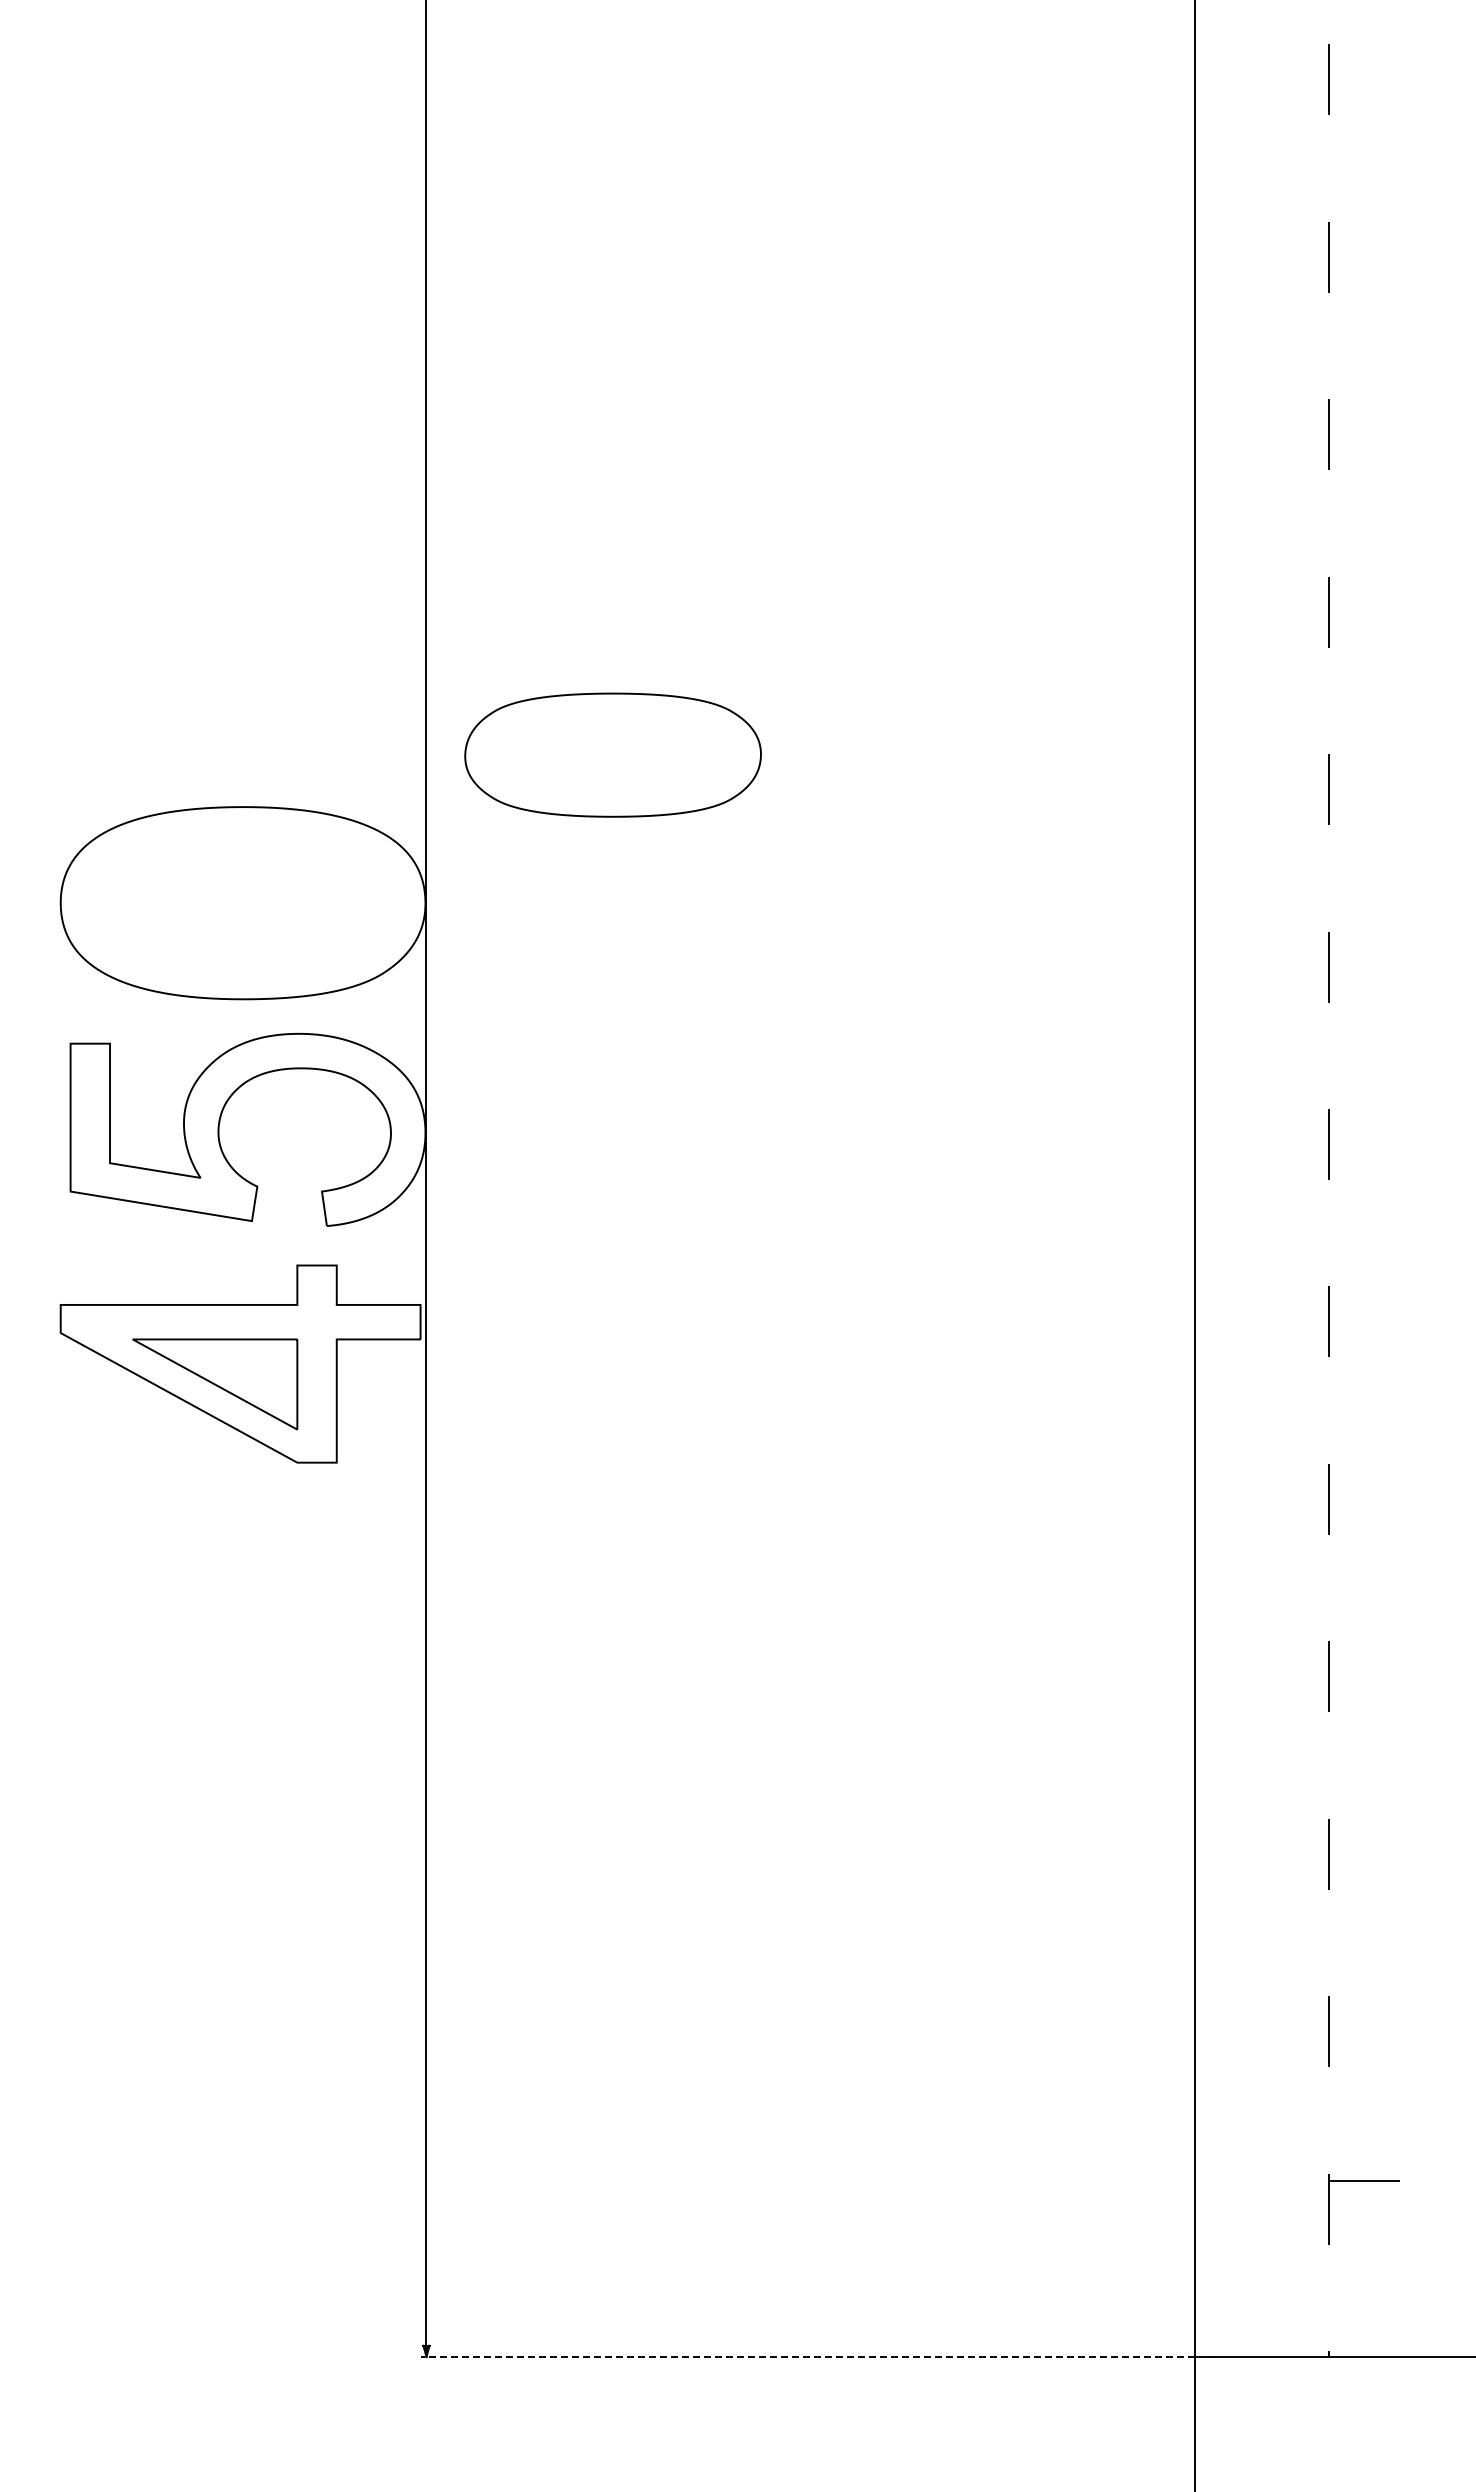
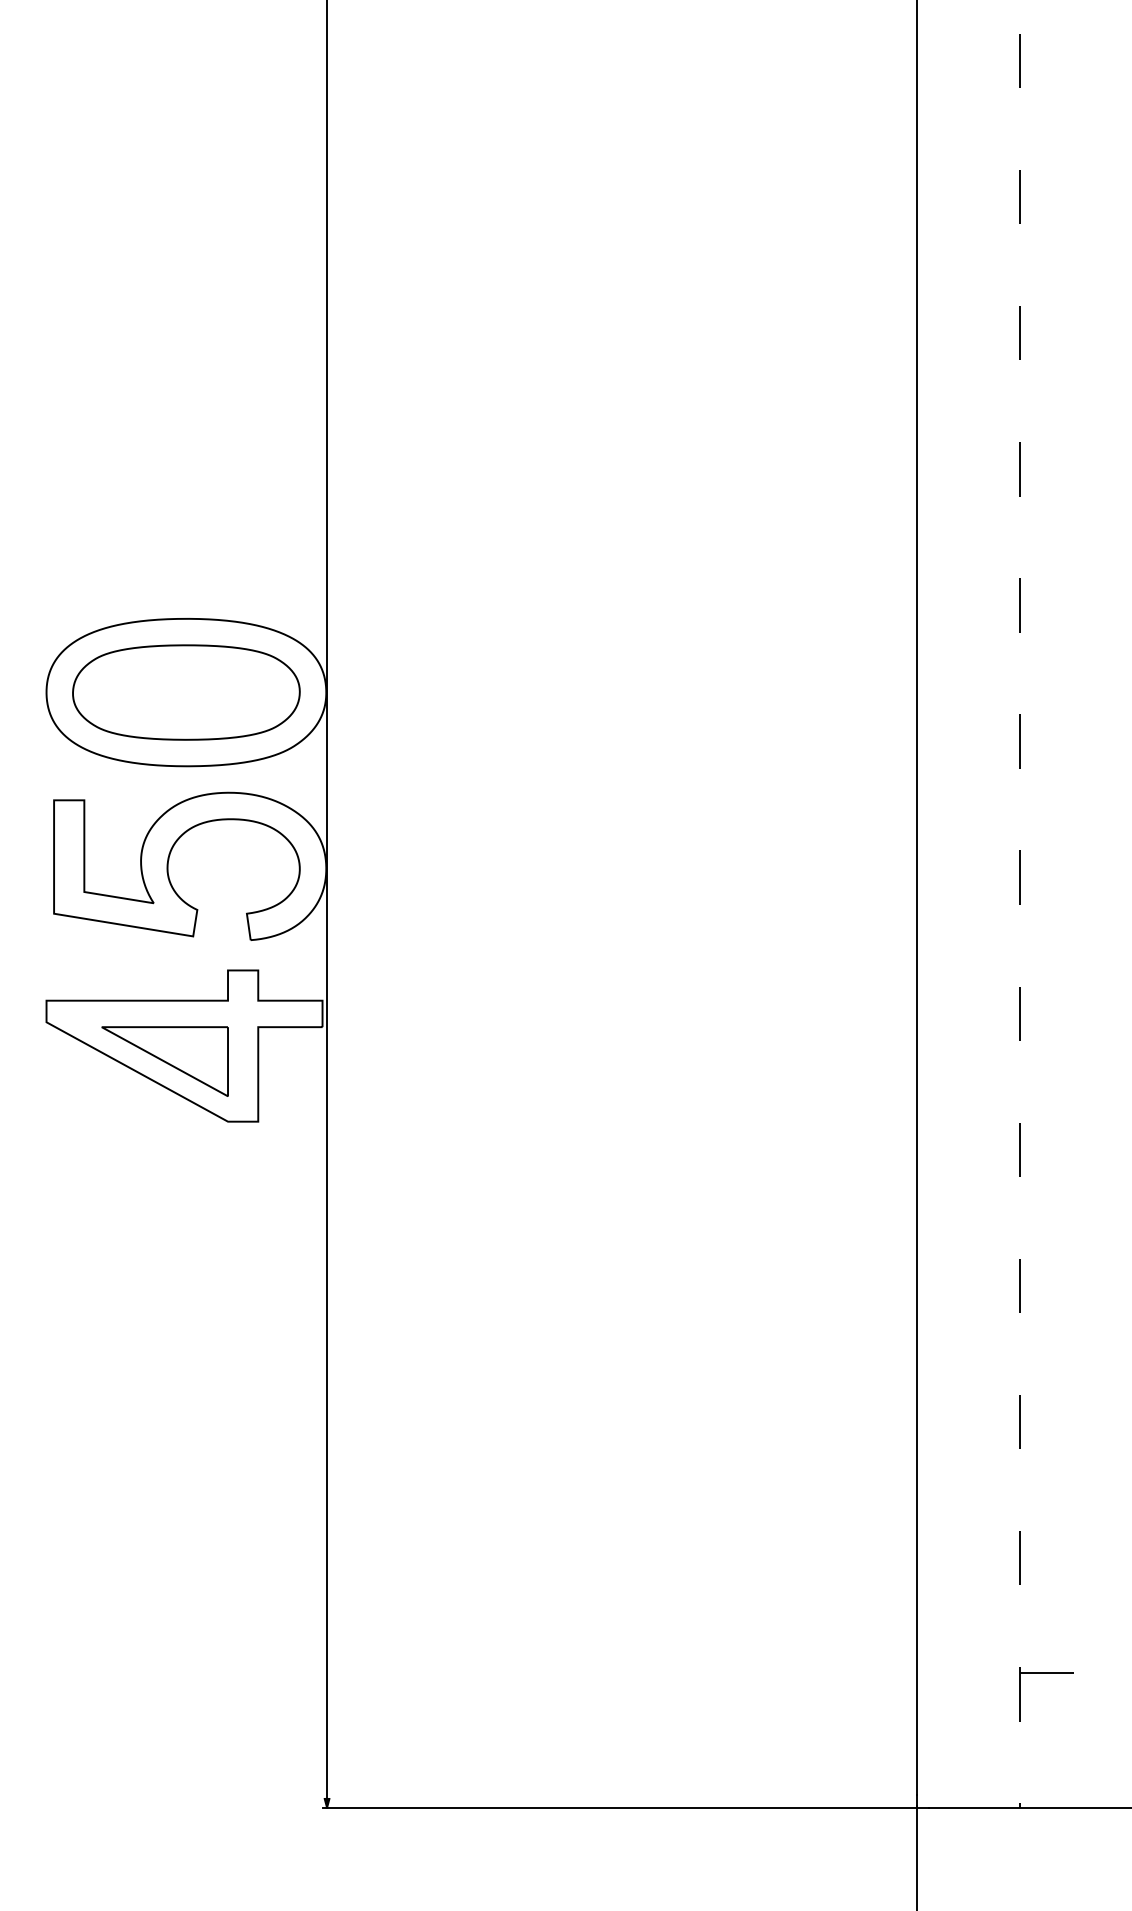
part: (612, 754) -> (185, 692), moved
line: (807, 2357) -> (619, 1808), dashed -> solid

